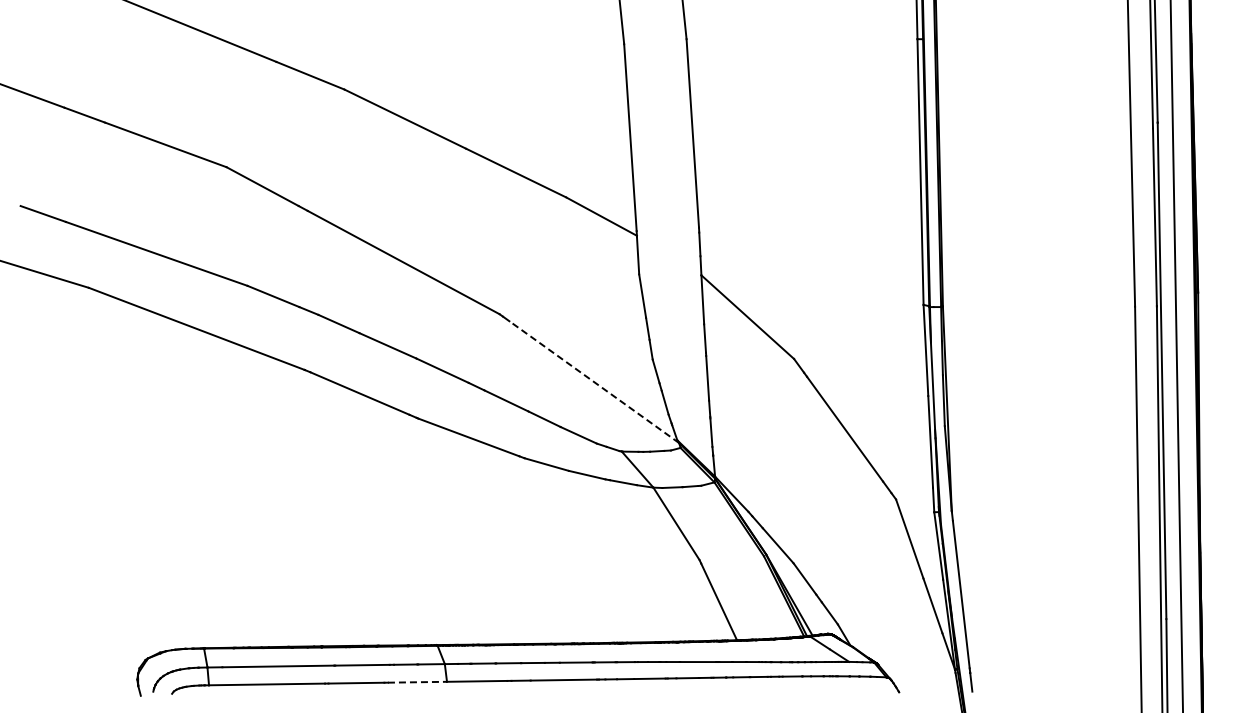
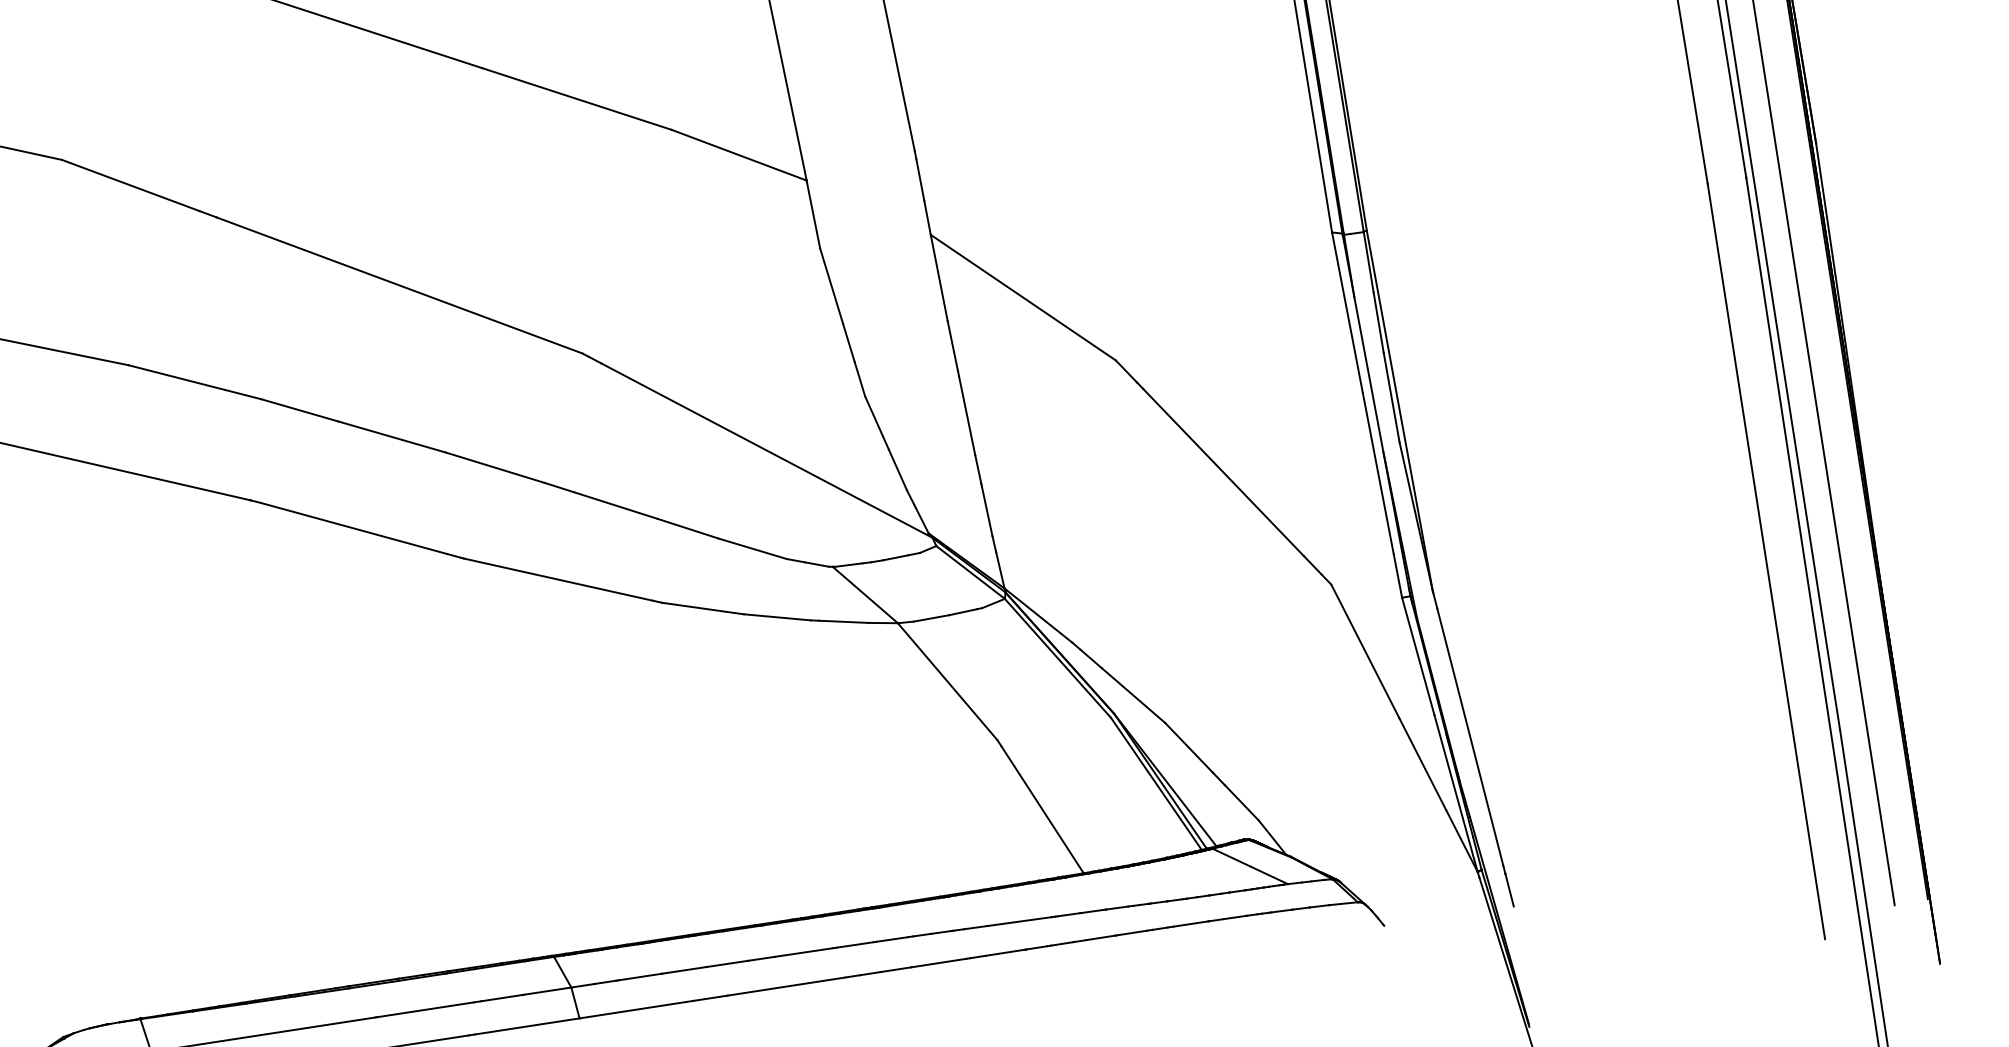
line: (593, 381) -> (765, 449), dashed -> solid
line: (417, 682) -> (527, 1026), dashed -> solid

